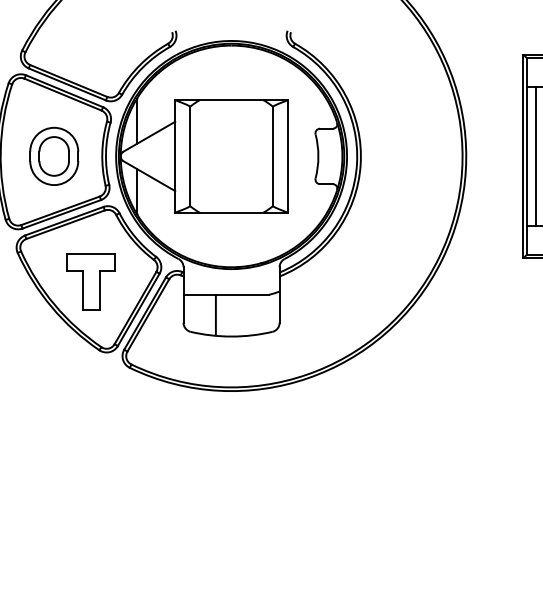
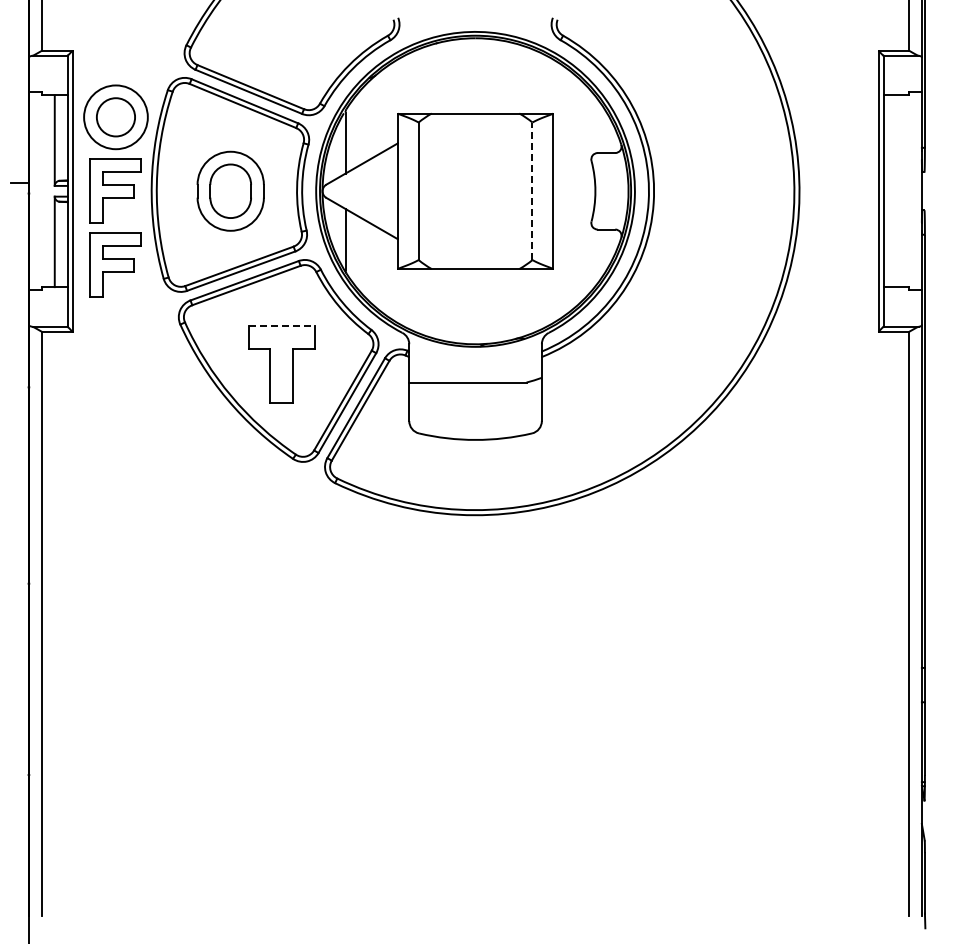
line: (272, 156) -> (532, 191), solid -> dashed
line: (536, 156) -> (896, 191), removed
line: (91, 254) -> (282, 326), solid -> dashed
line: (215, 314) -> (453, 409), removed

